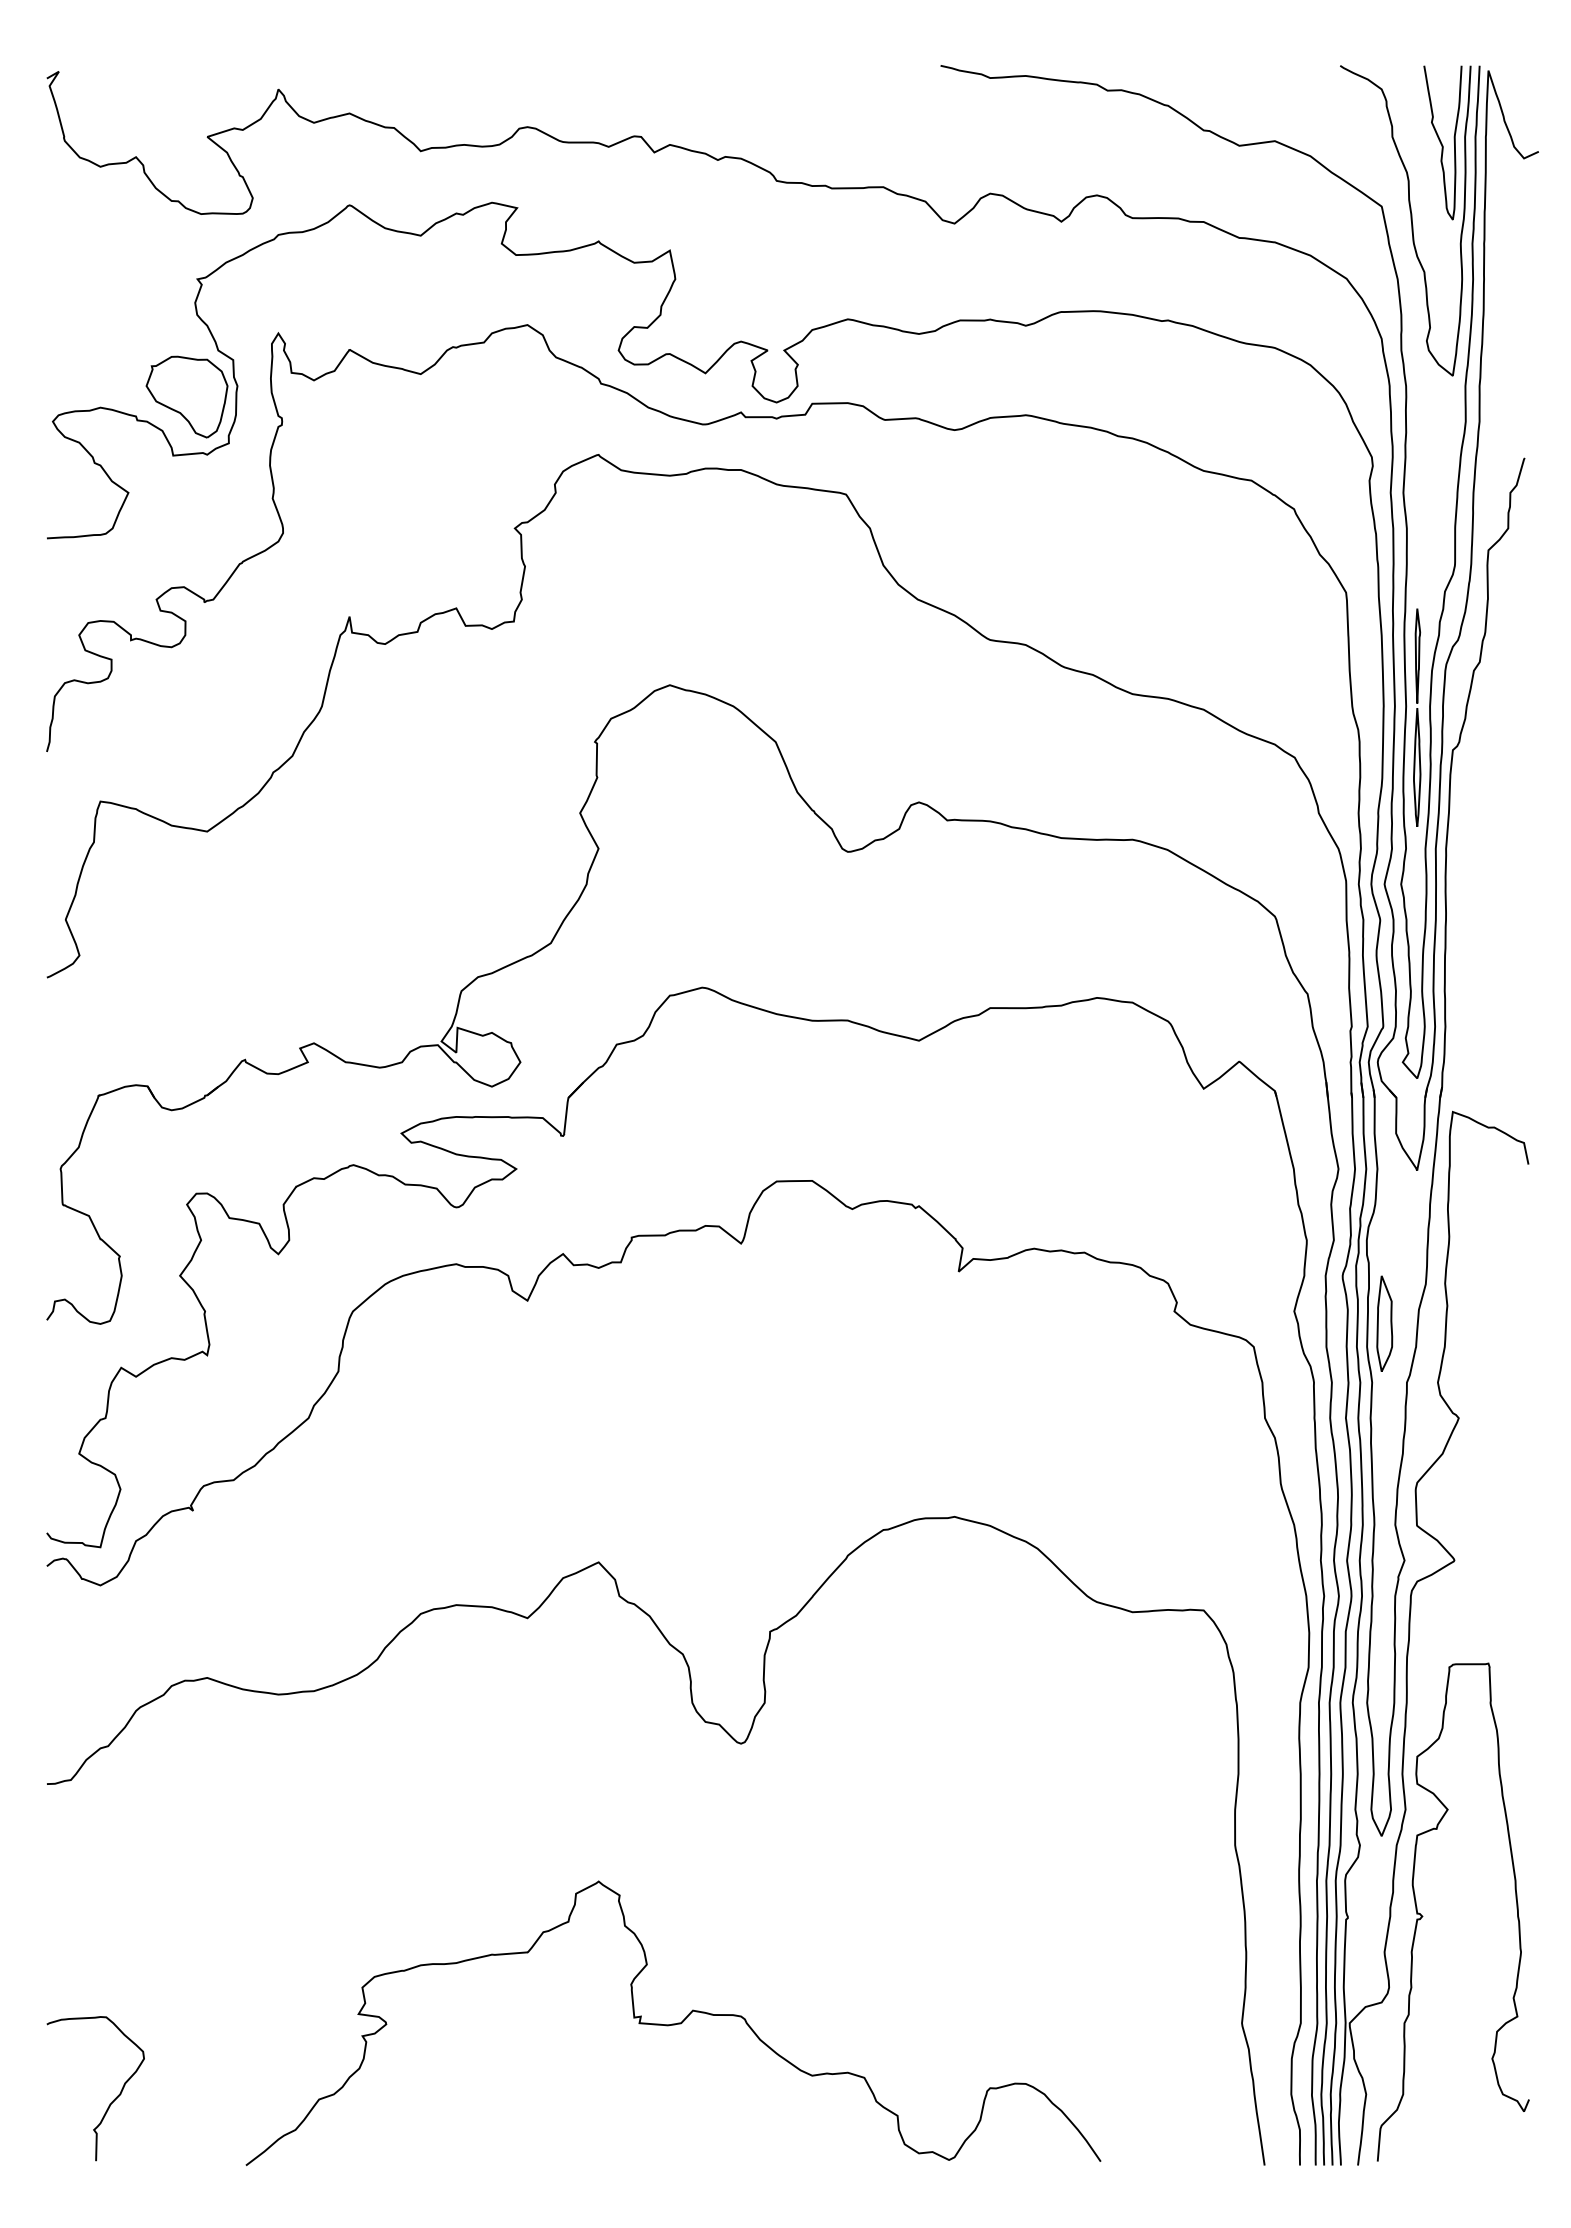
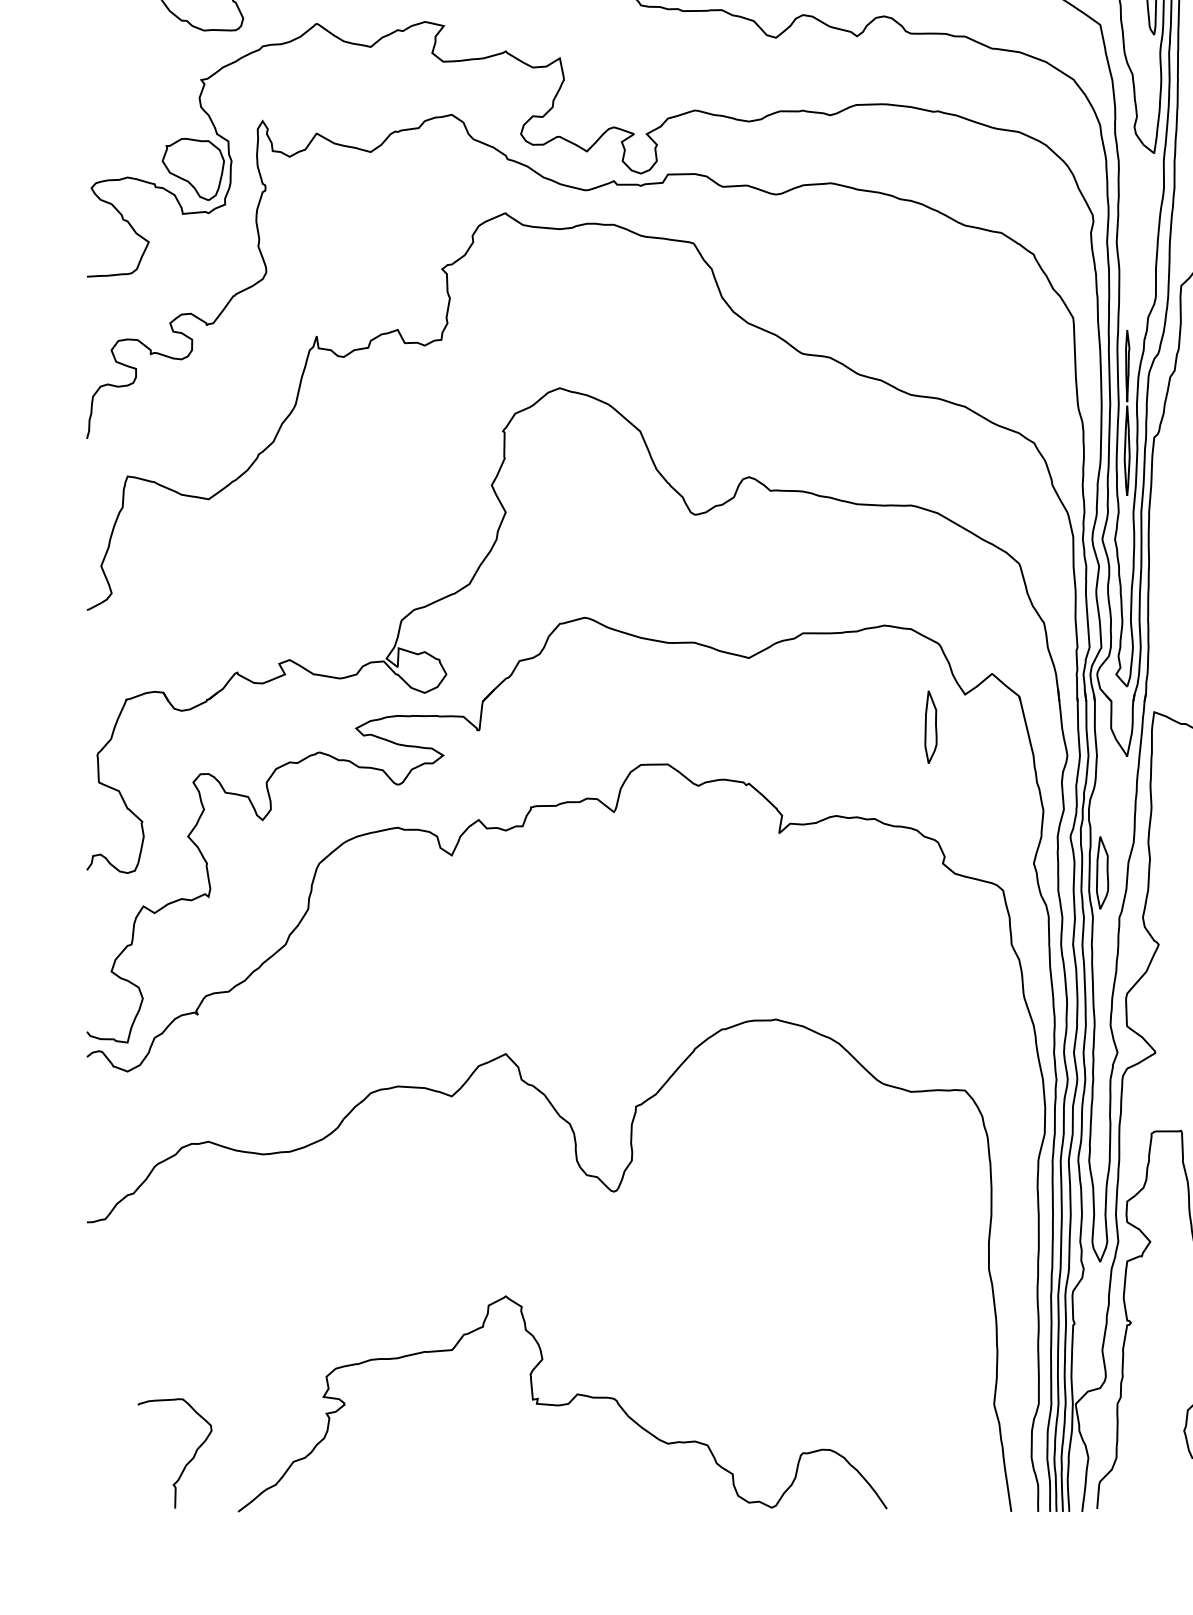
part: (1158, 1131) -> (930, 726), added
curve: (112, 2100) -> (187, 1462), moved

